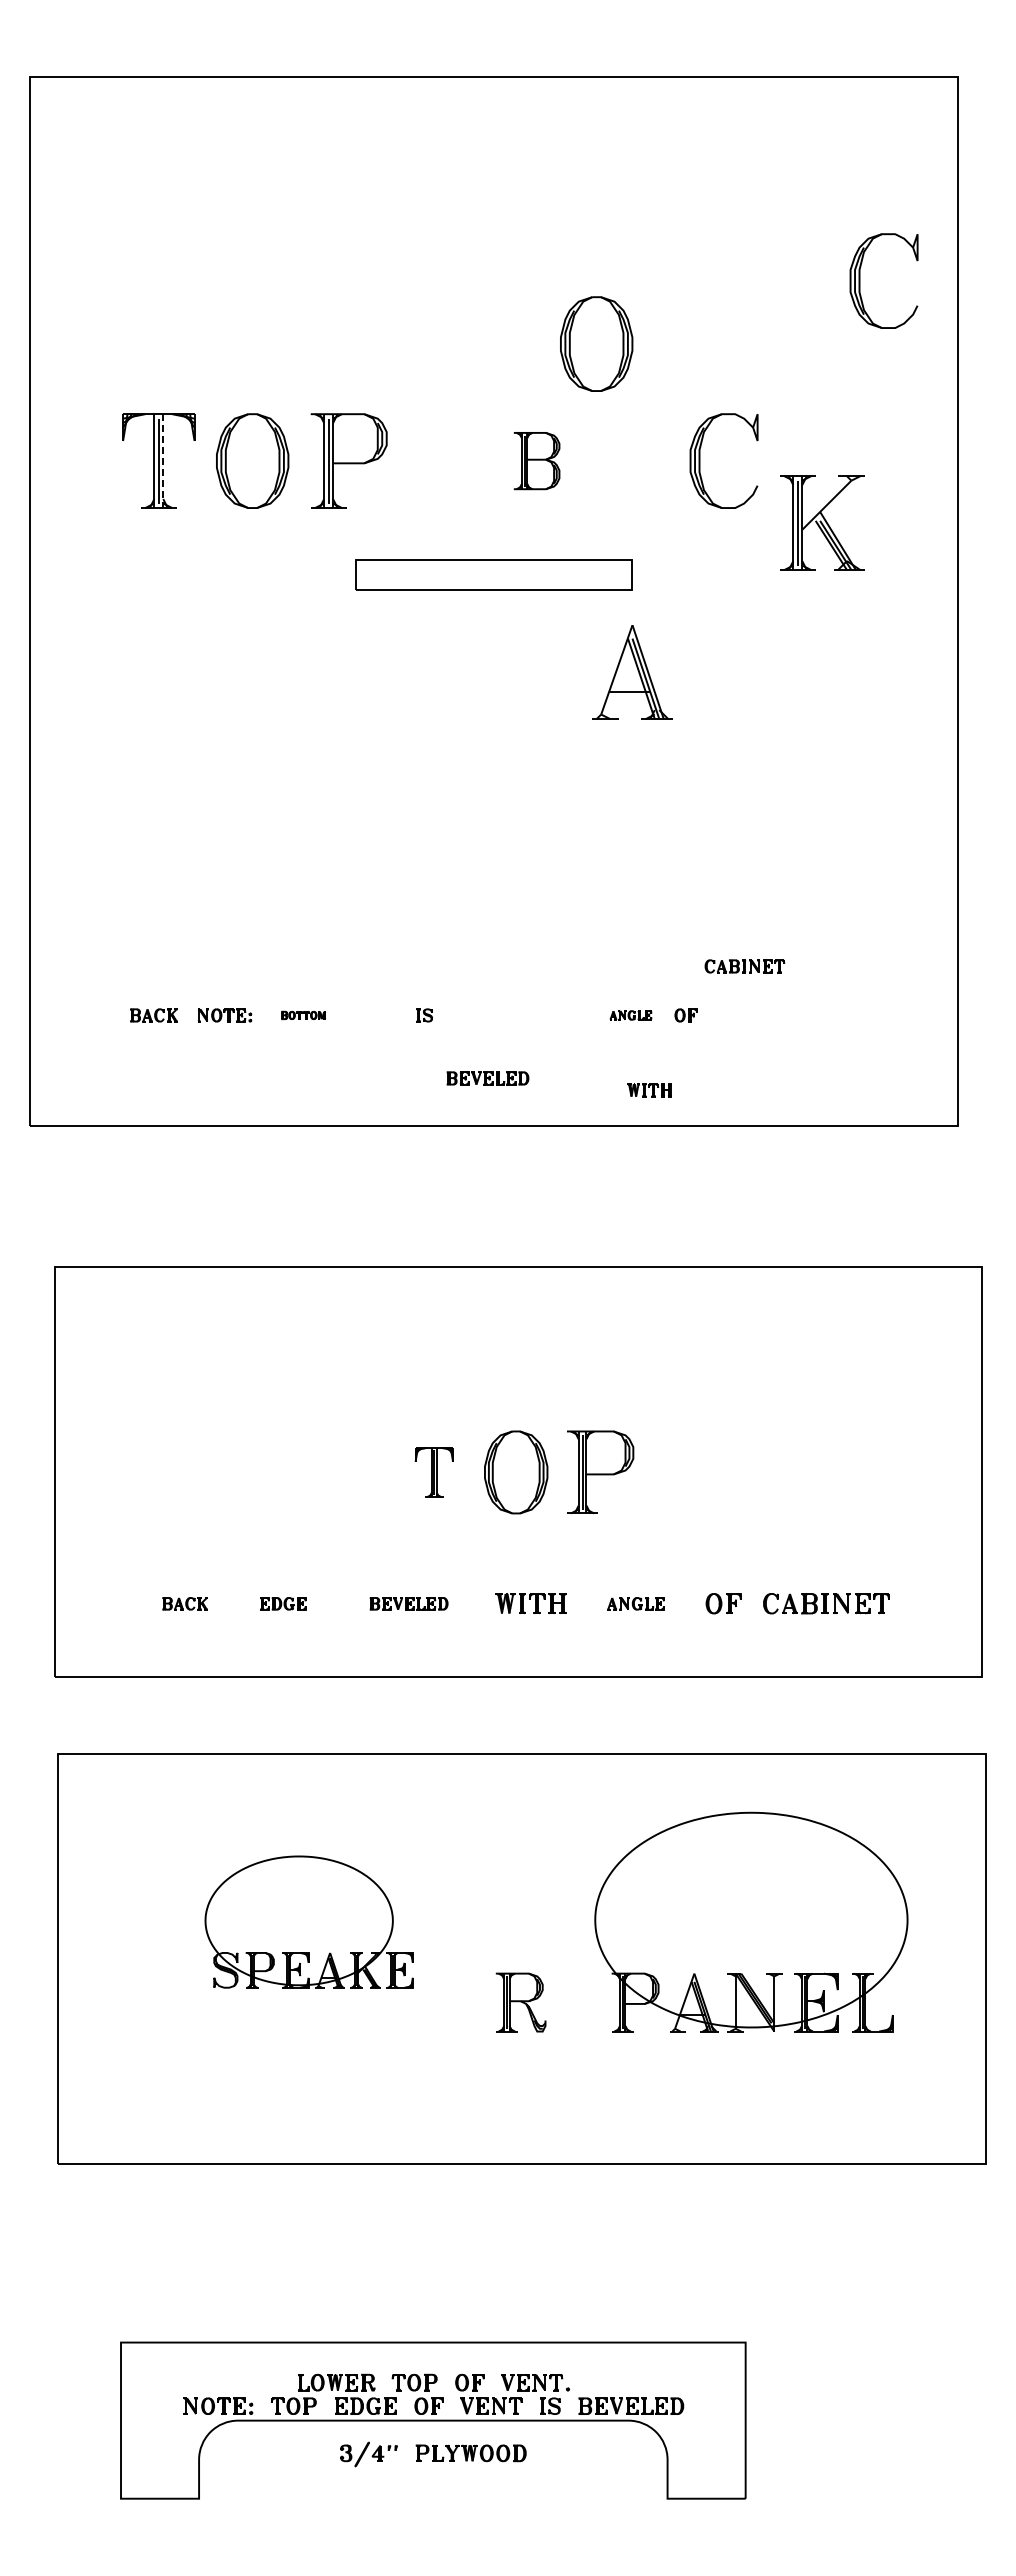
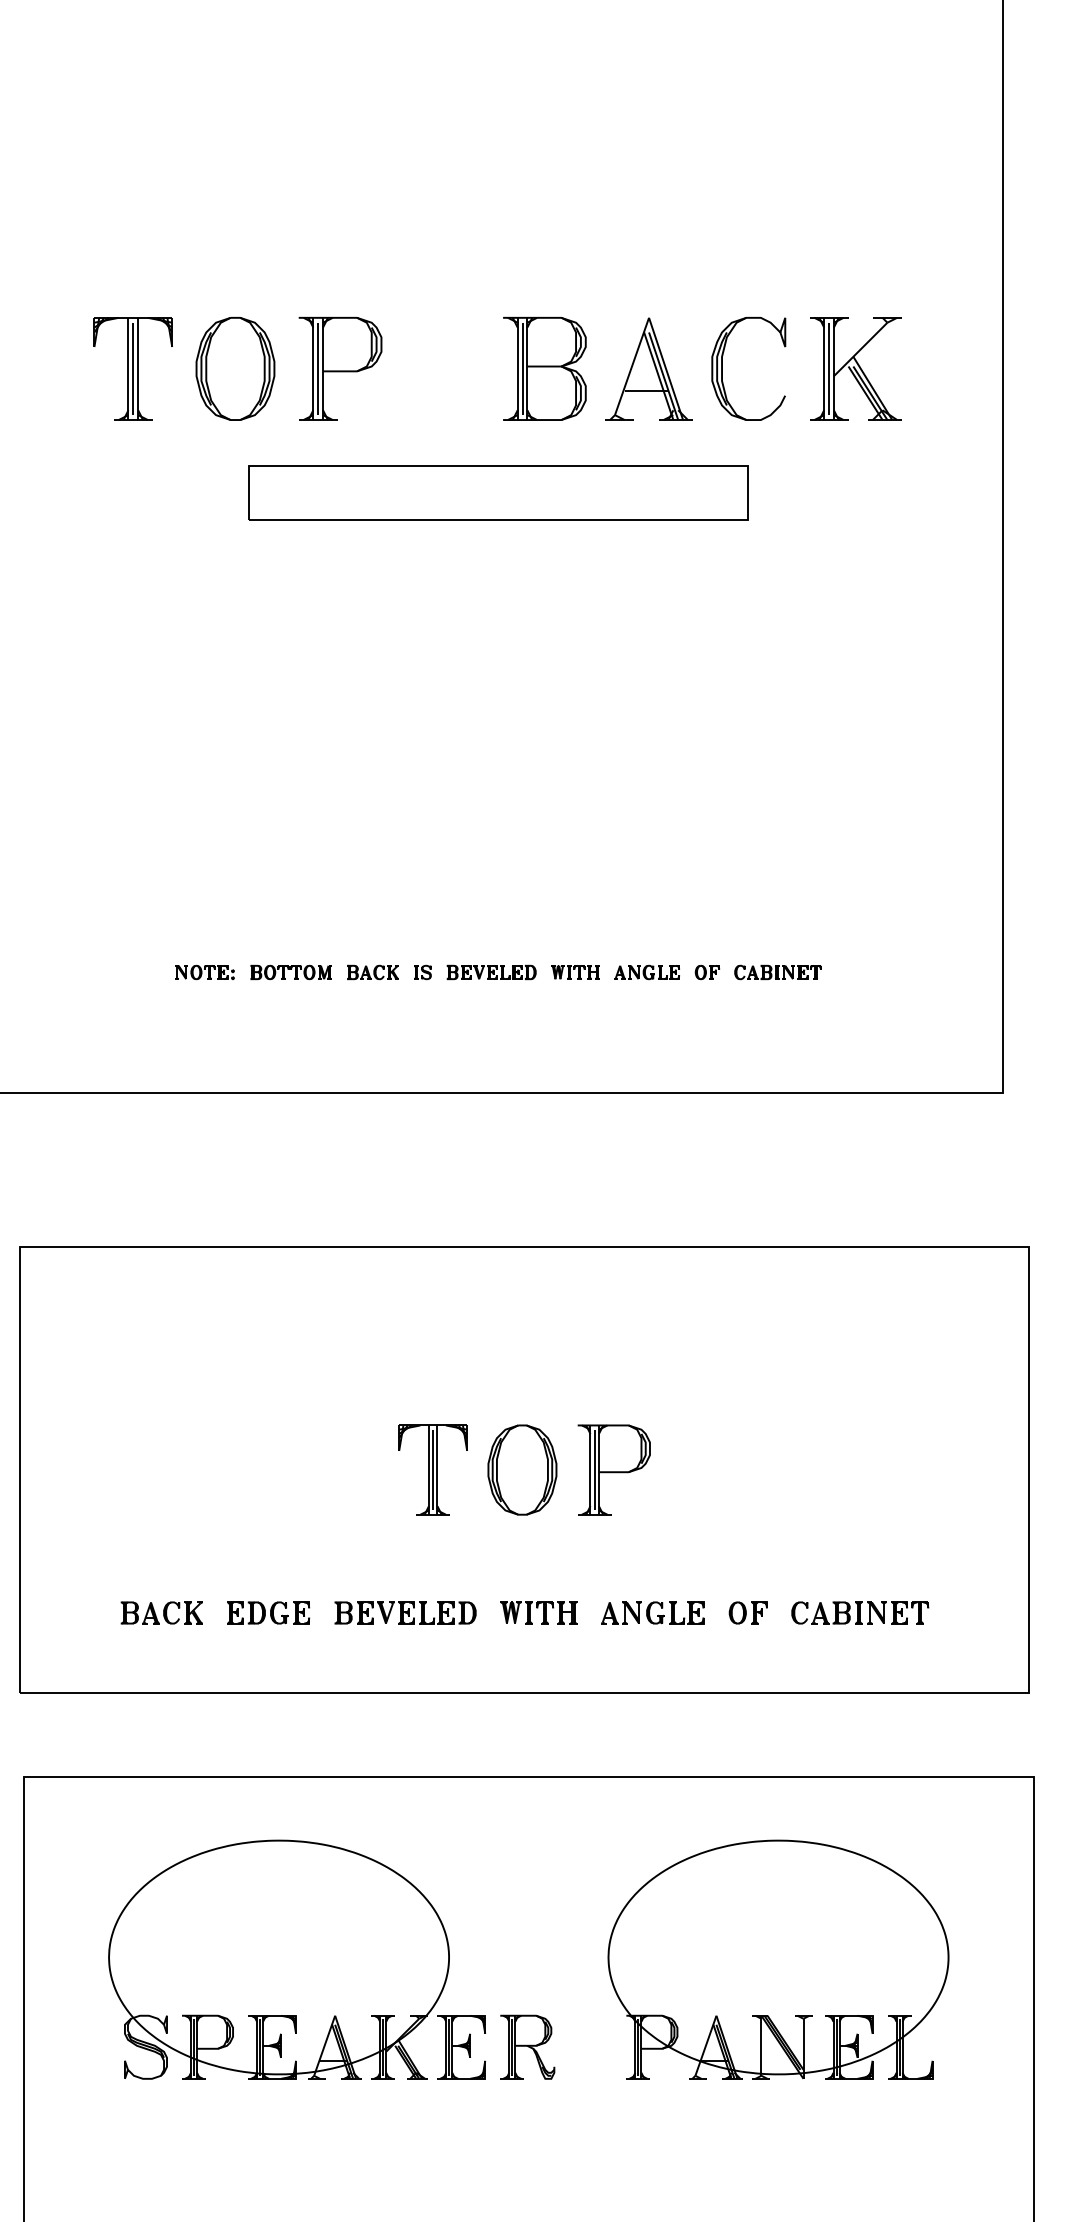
part: (860, 280) -> (897, 172), removed
part: (596, 343) -> (609, 240), removed
part: (536, 460) -> (544, 368), size x1.67
line: (163, 461) -> (138, 369), dashed -> solid
part: (822, 522) -> (855, 368), moved
part: (493, 574) -> (497, 492), size x1.67
part: (632, 672) -> (649, 369), moved
part: (744, 966) -> (777, 972), moved
part: (153, 1015) -> (372, 972), moved
part: (303, 1015) -> (290, 972), size x1.67
part: (630, 1015) -> (646, 972), size x1.43
part: (487, 1078) -> (491, 972), moved
part: (649, 1090) -> (575, 972), moved
part: (434, 1472) -> (433, 1470), size x1.67
part: (184, 1603) -> (161, 1612), size x1.67
part: (283, 1603) -> (269, 1612), size x1.67
part: (408, 1603) -> (405, 1612), size x1.67
part: (635, 1603) -> (652, 1612), size x1.67
part: (308, 1921) -> (296, 1959), size x1.67

